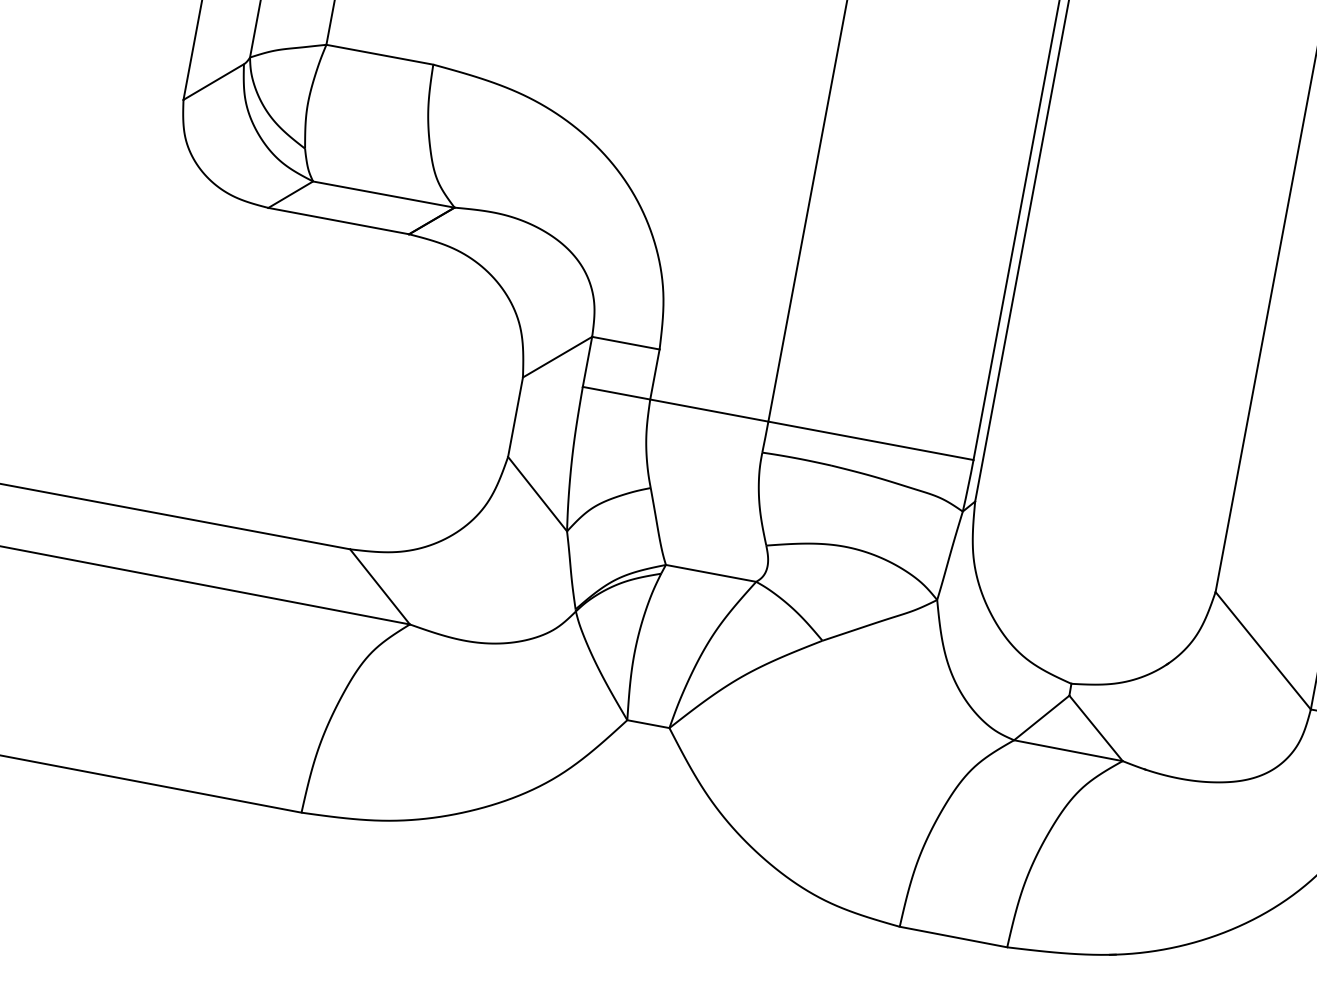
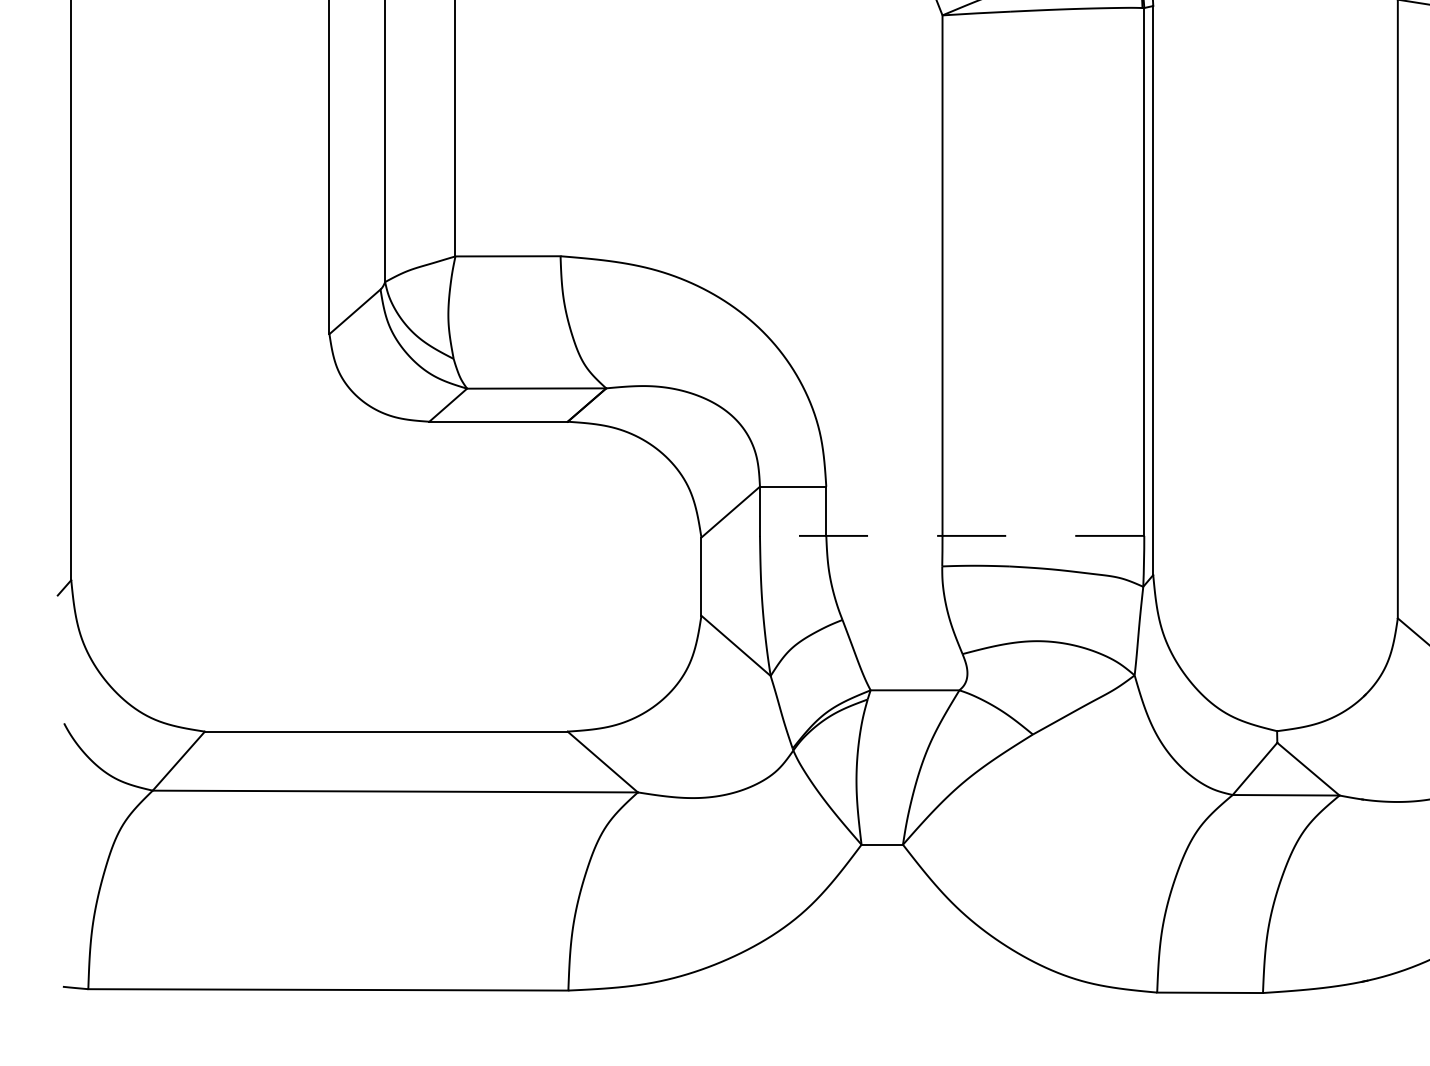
line: (777, 422) -> (951, 535), solid -> dashed

